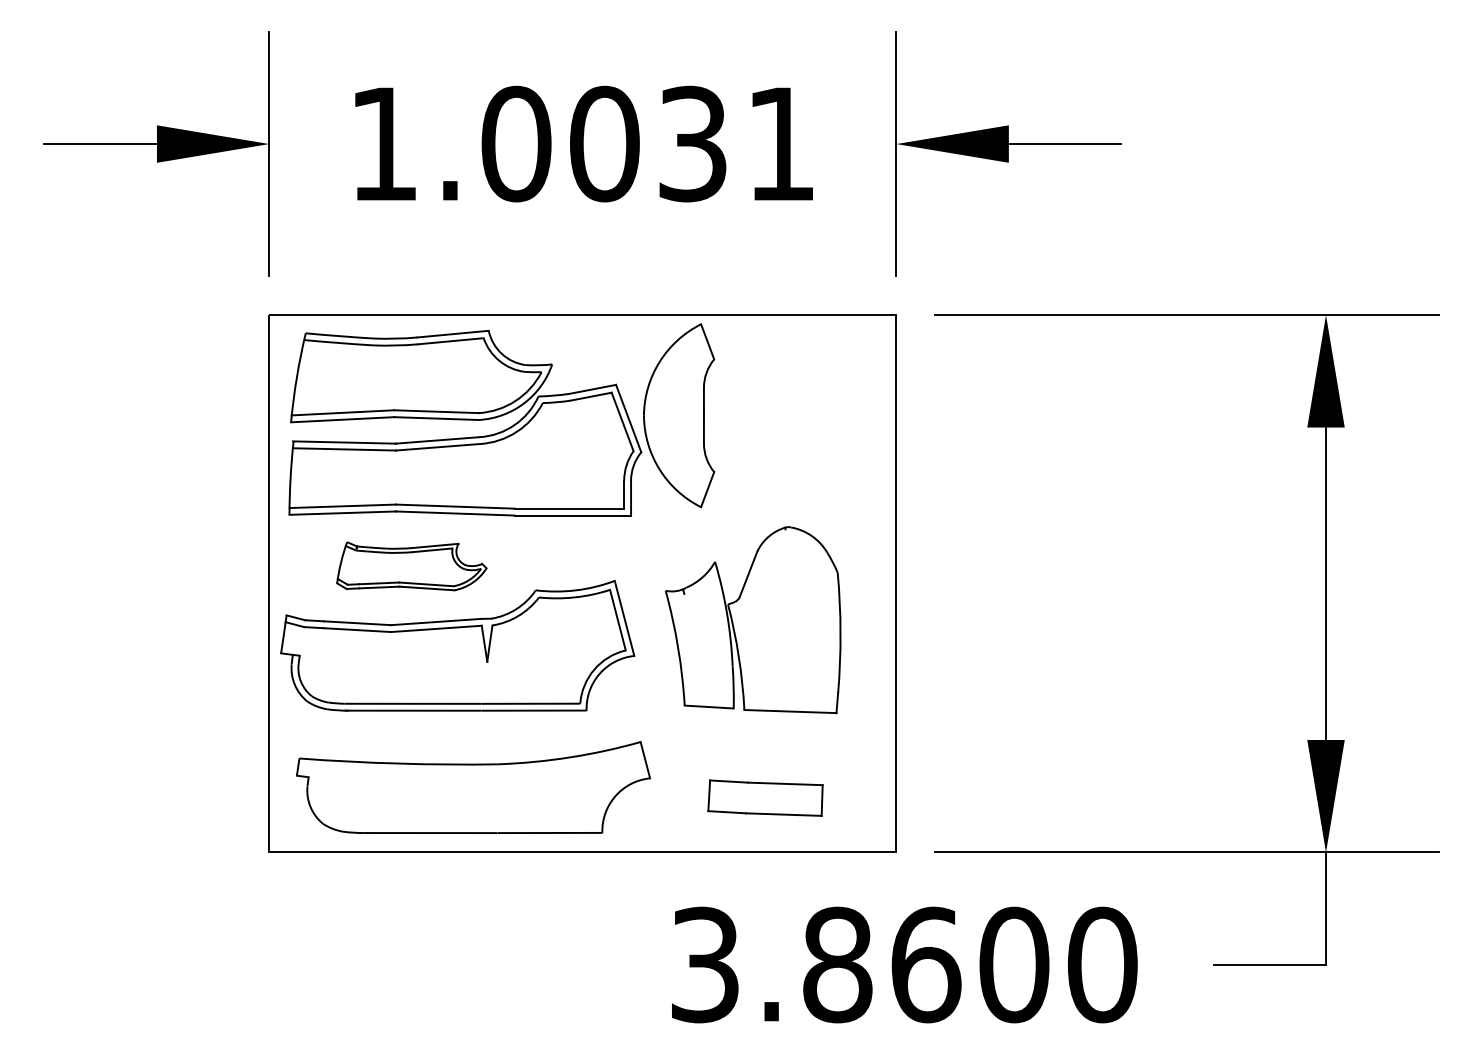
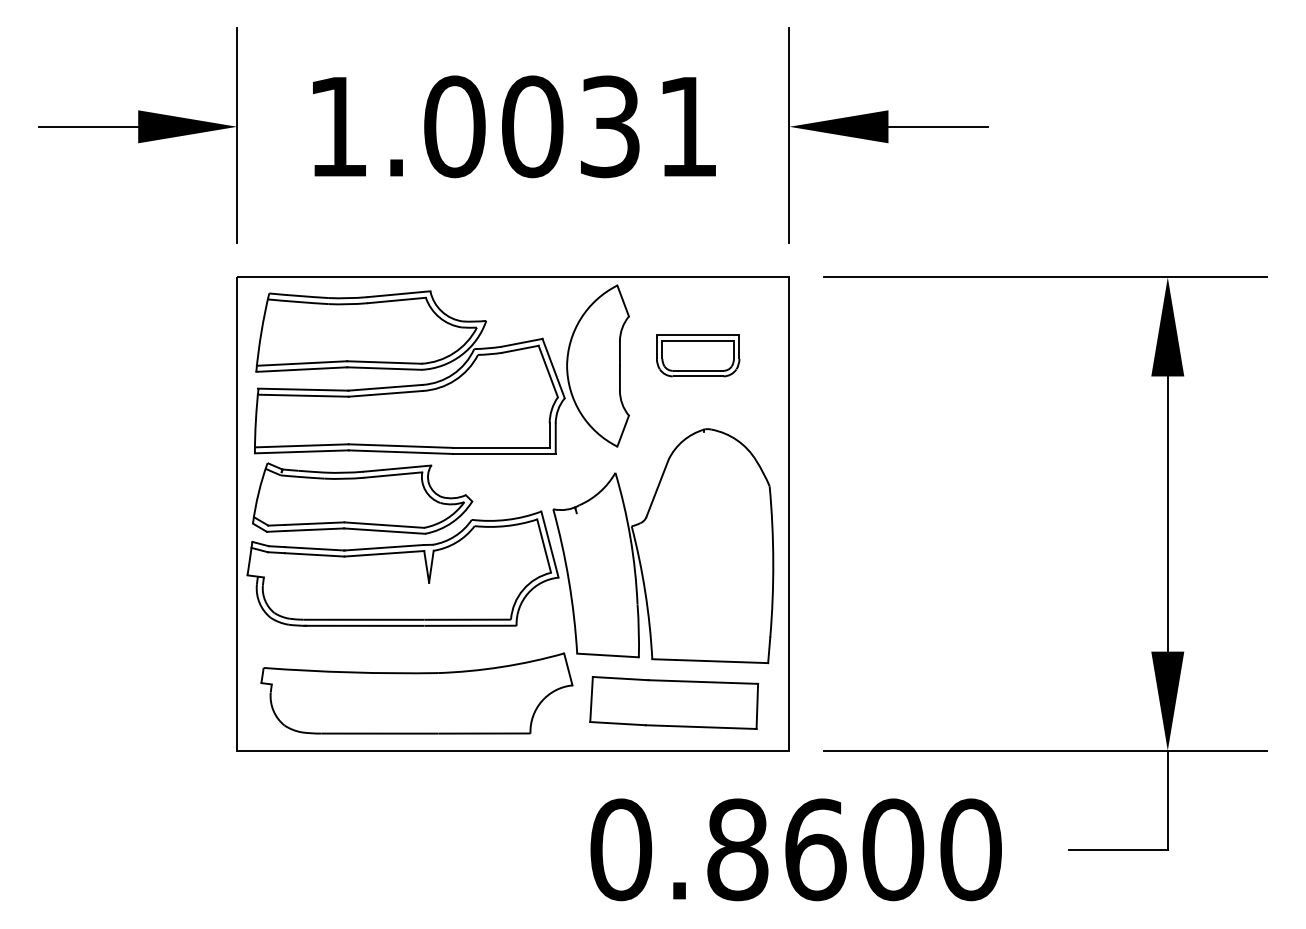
part: (792, 404) -> (697, 356), added
part: (411, 566) -> (362, 498), size x1.67
part: (752, 619) -> (662, 545), size x1.43
part: (765, 797) -> (674, 702), size x1.67
text: (705, 964) -> (621, 849), 3.8600 -> 0.8600

